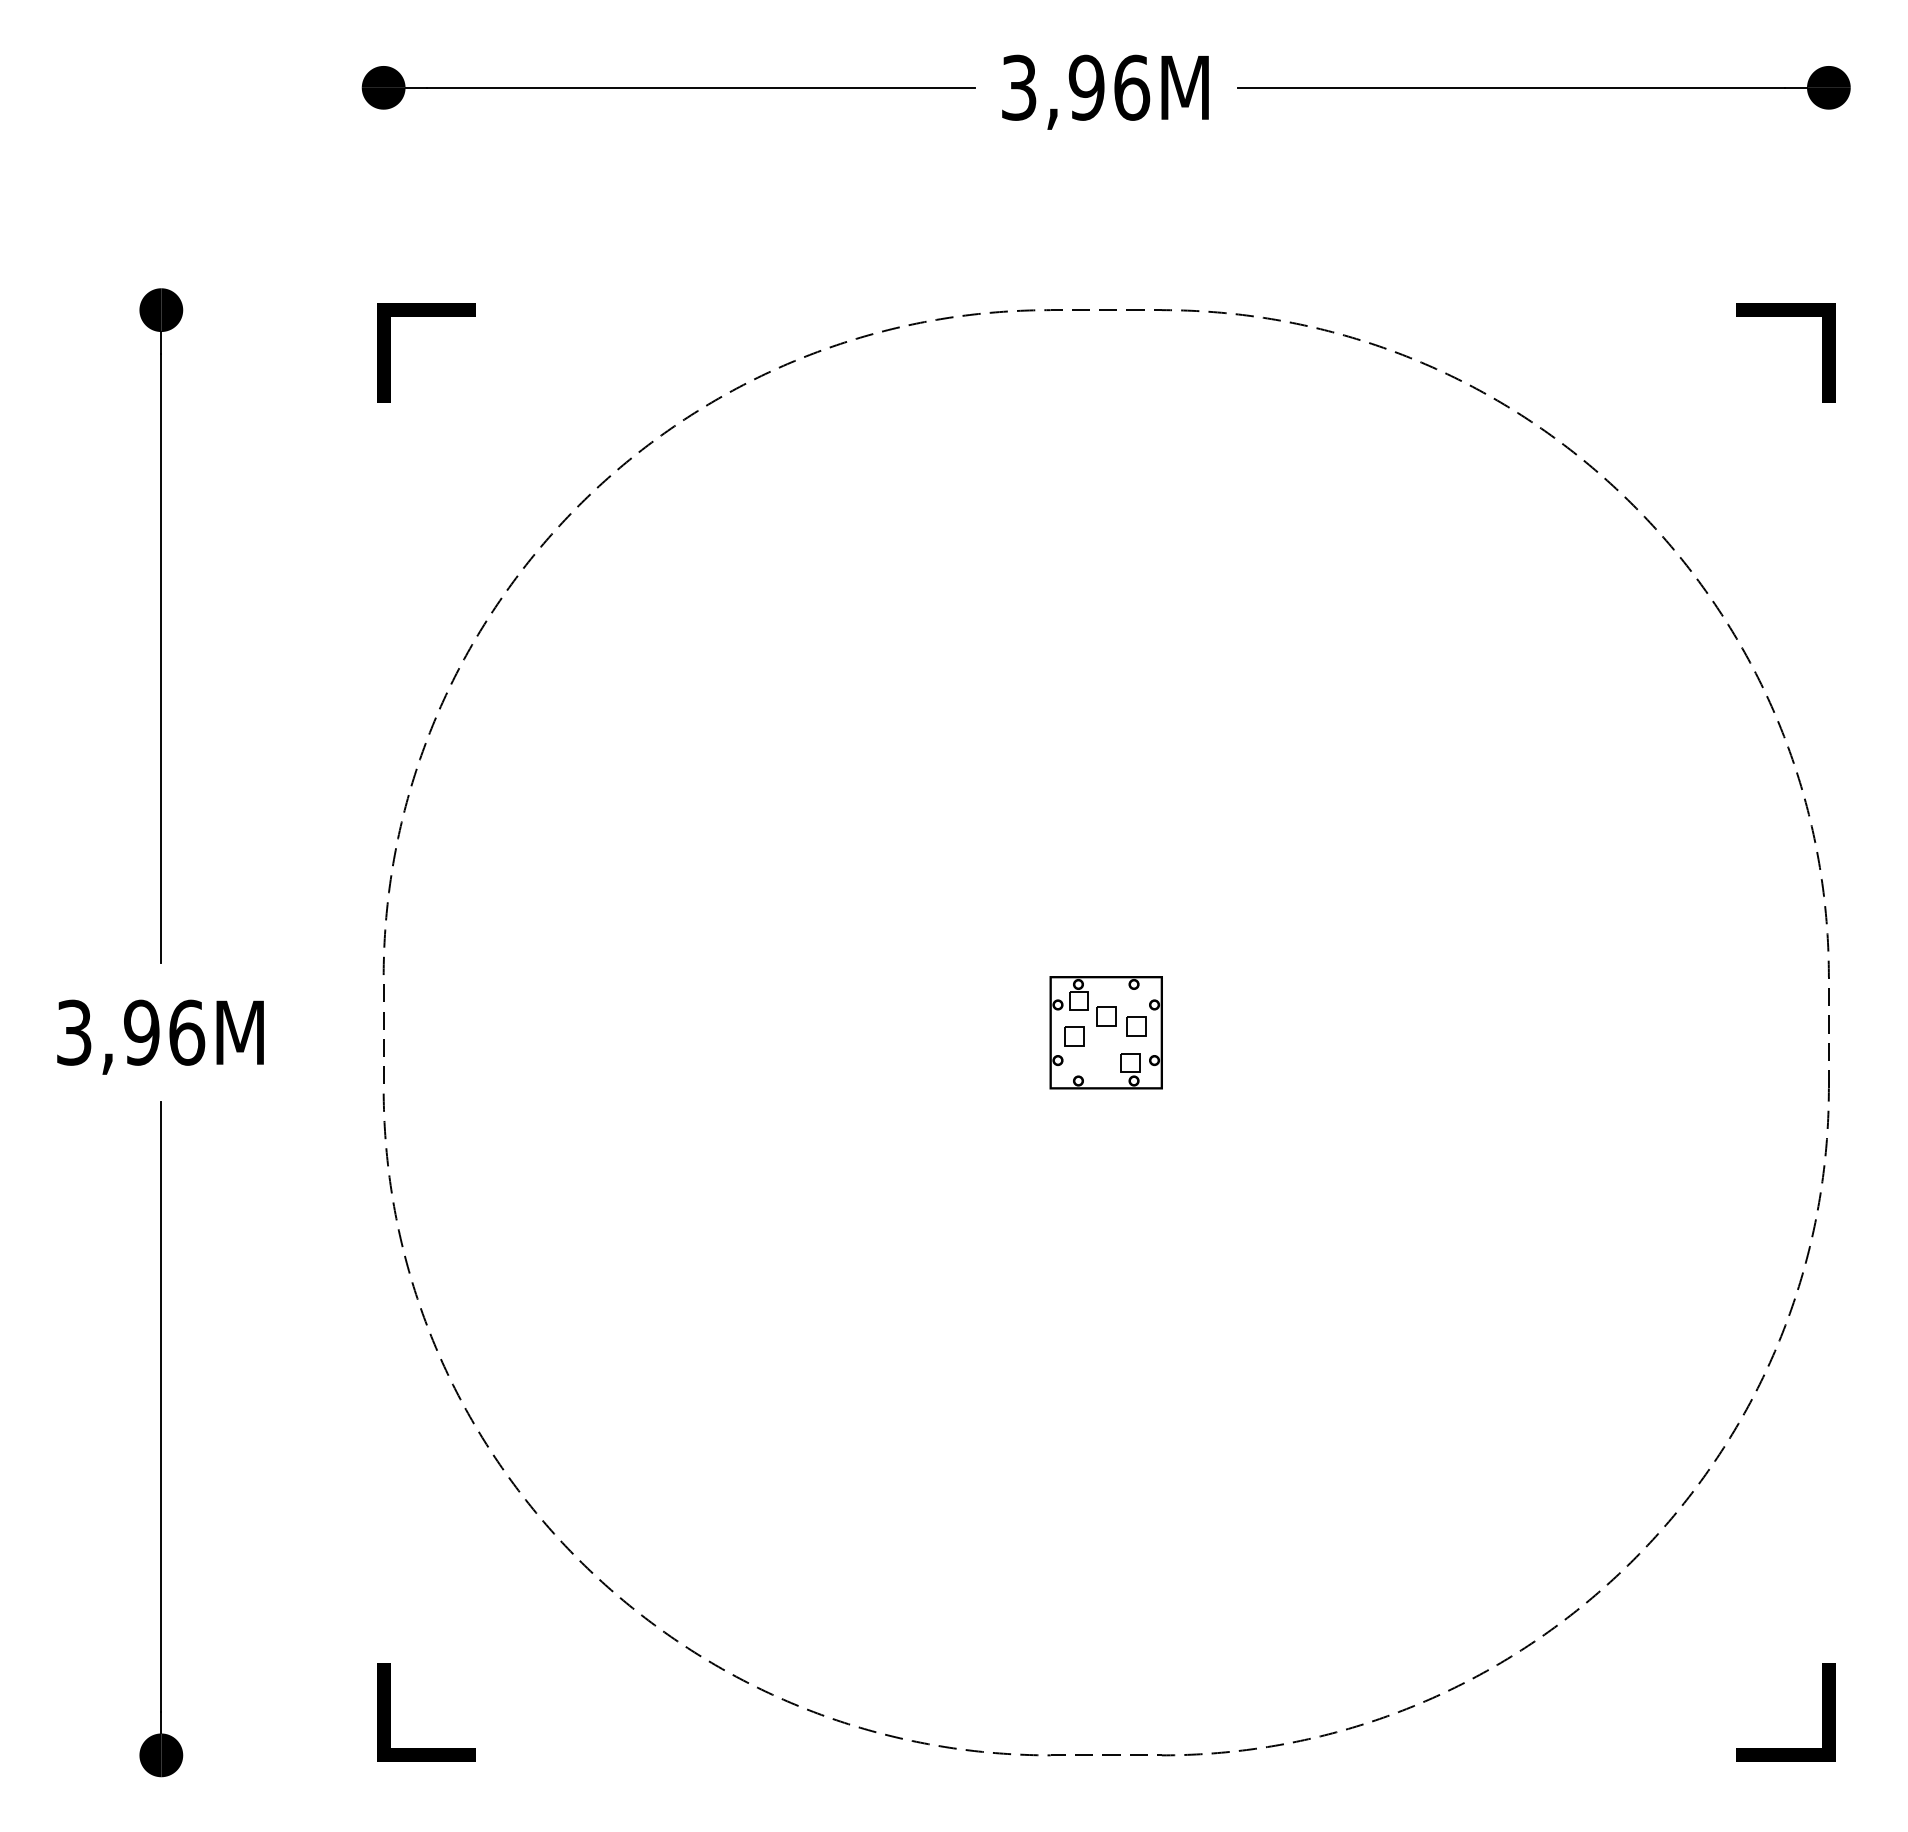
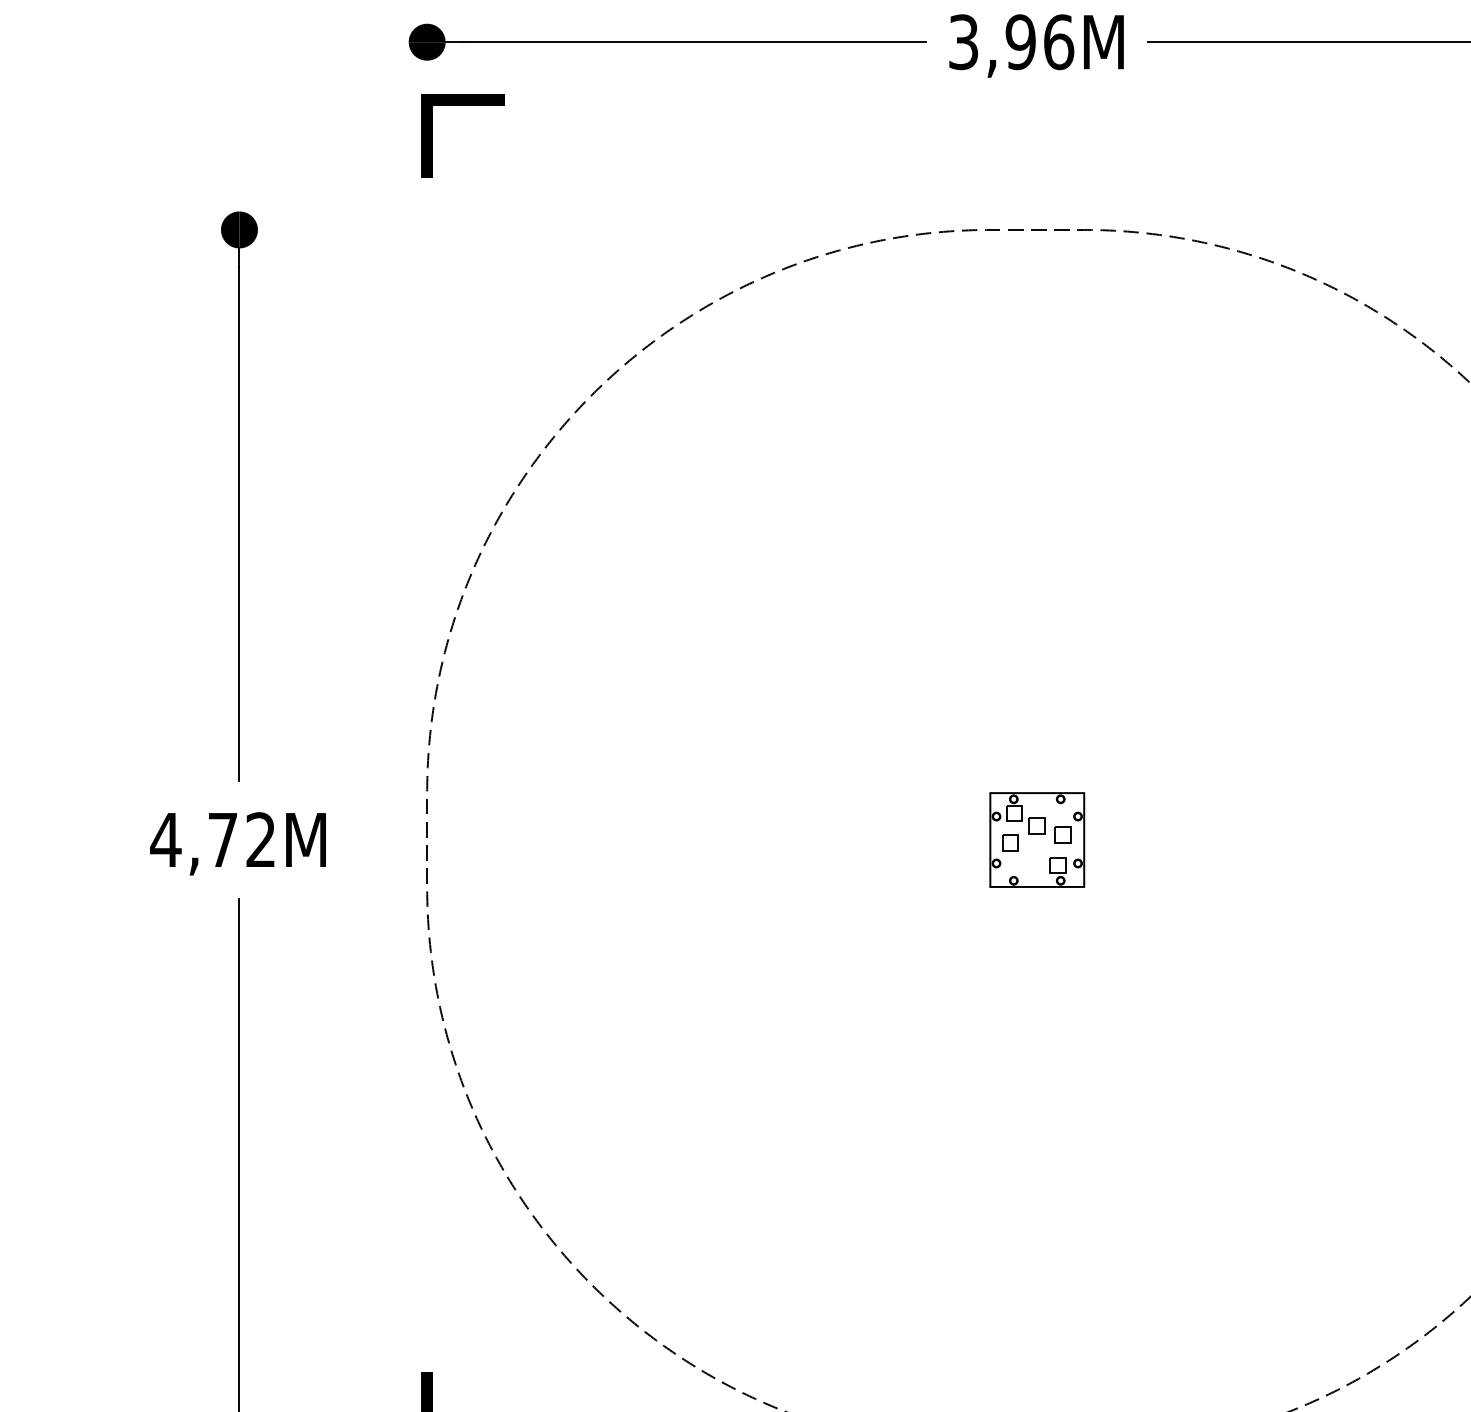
line: (426, 316) -> (463, 105), moved
text: (130, 1032) -> (213, 839), 3,96M -> 4,72M

